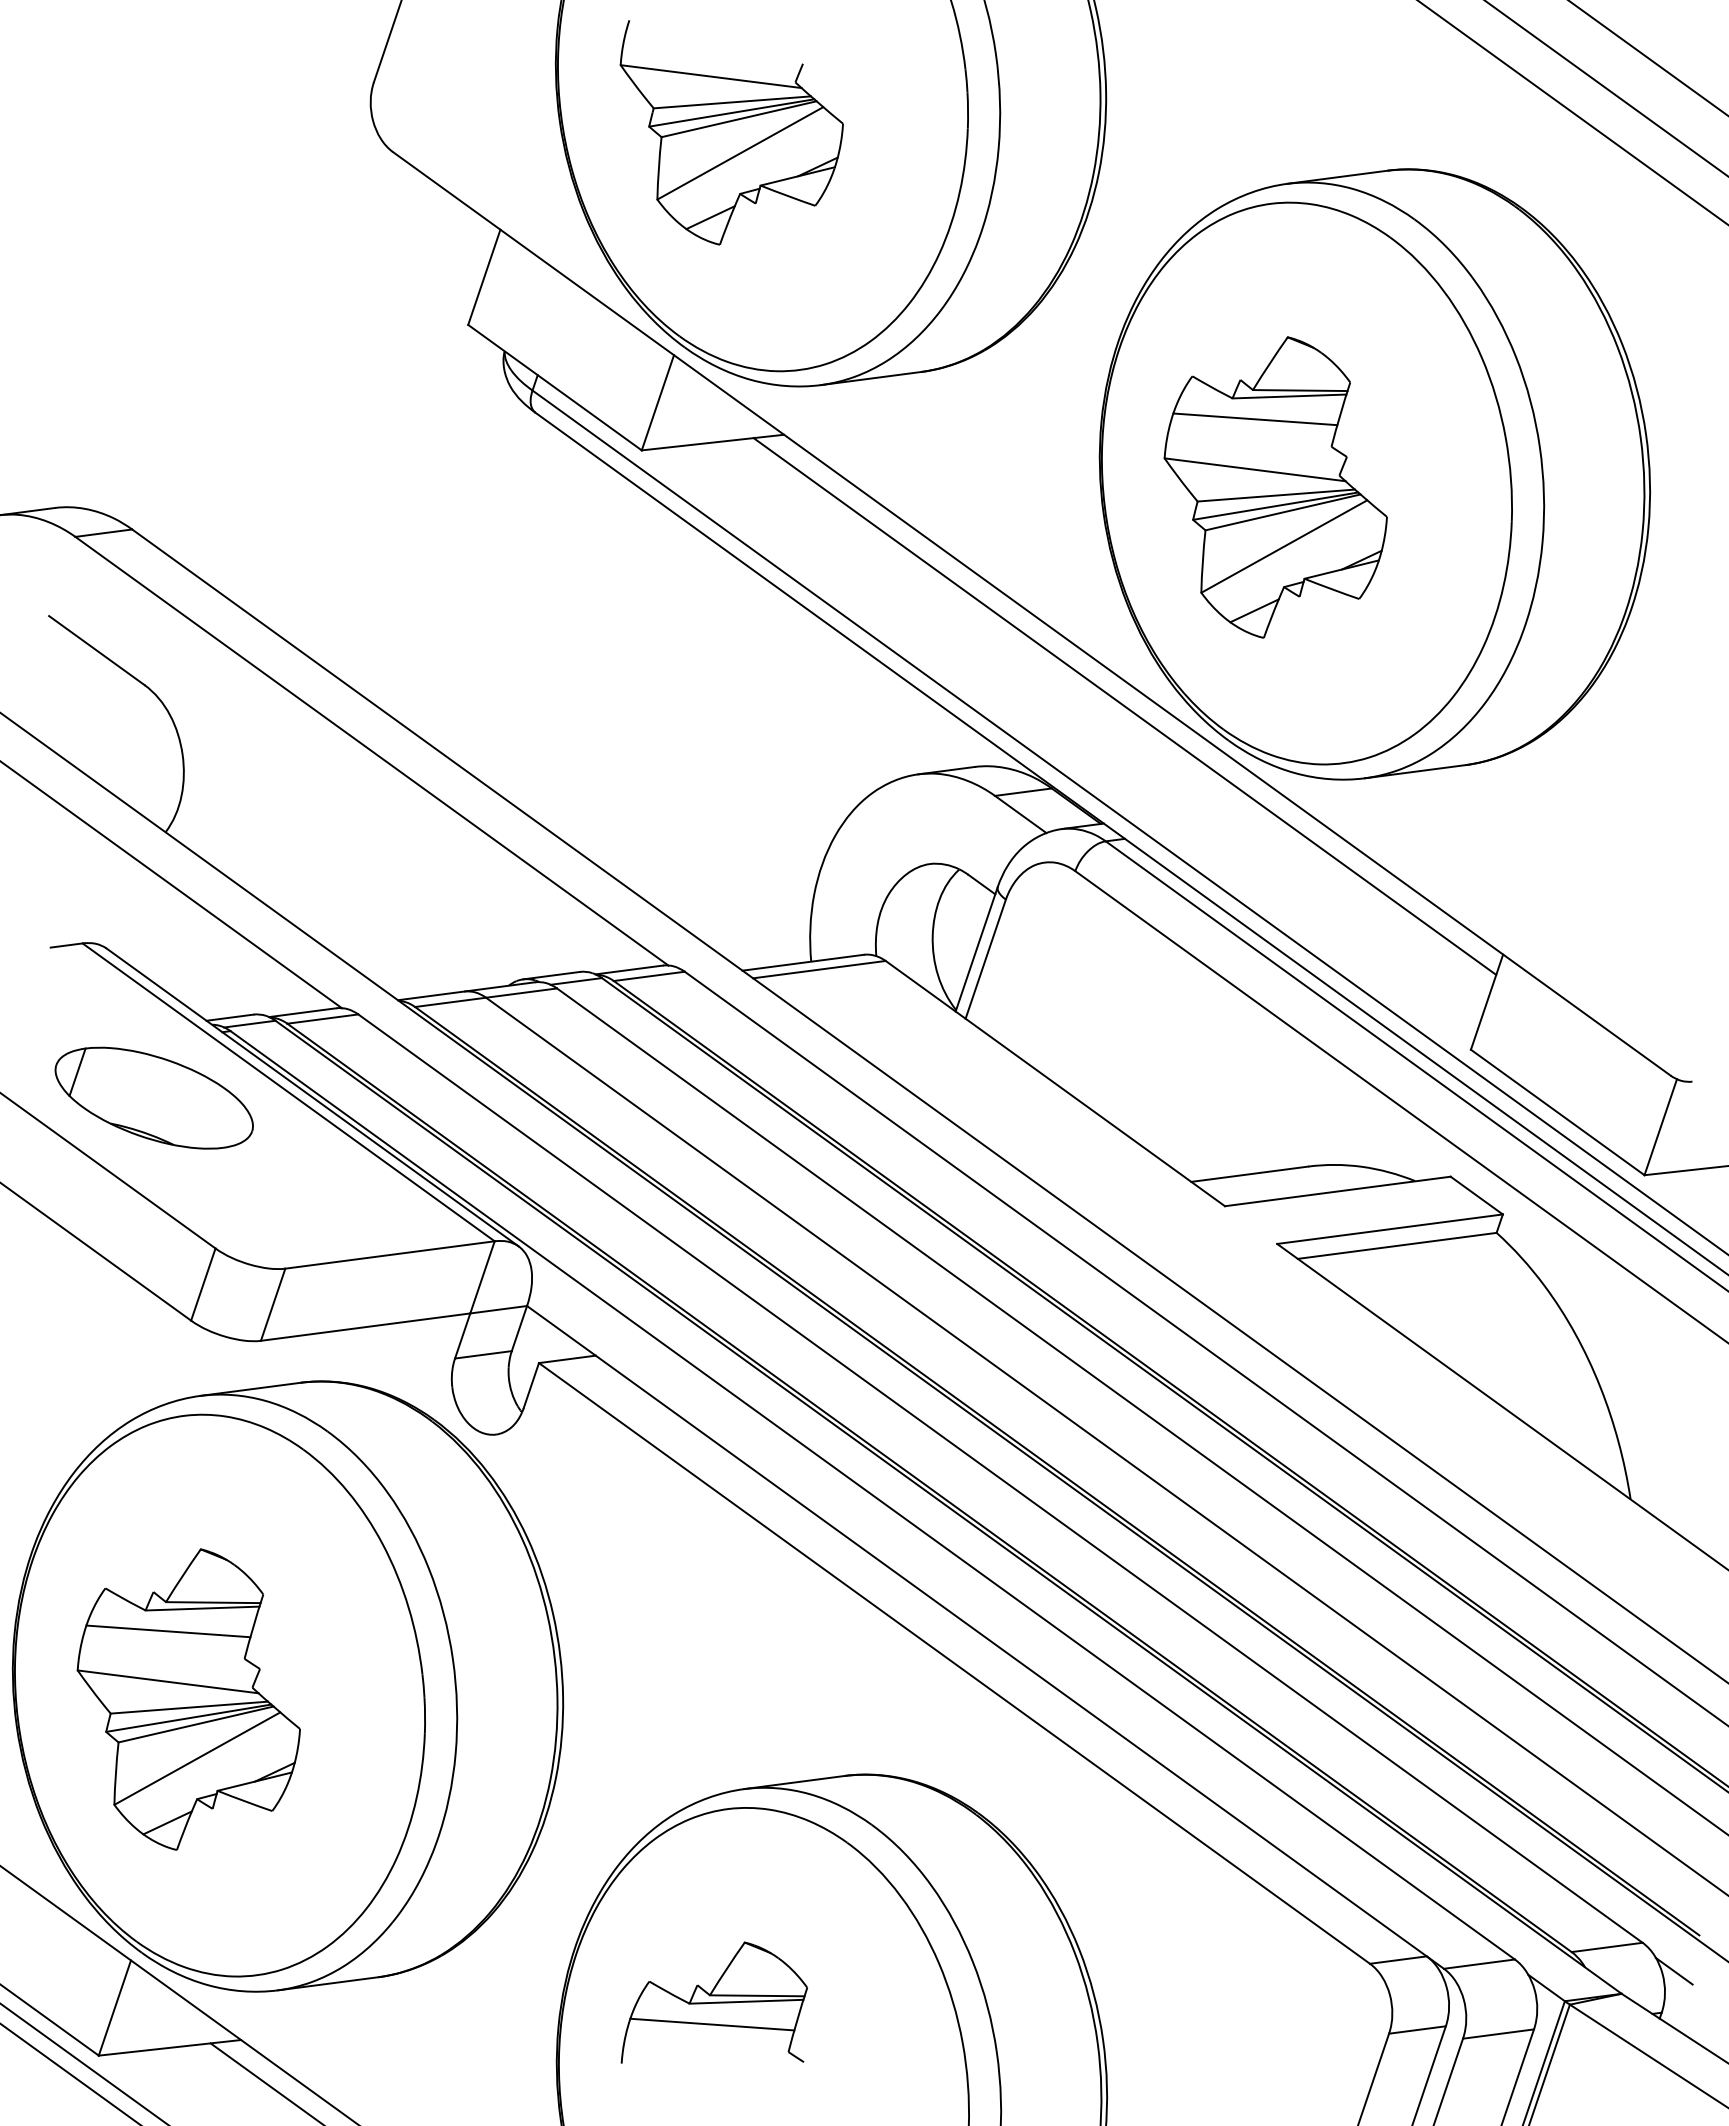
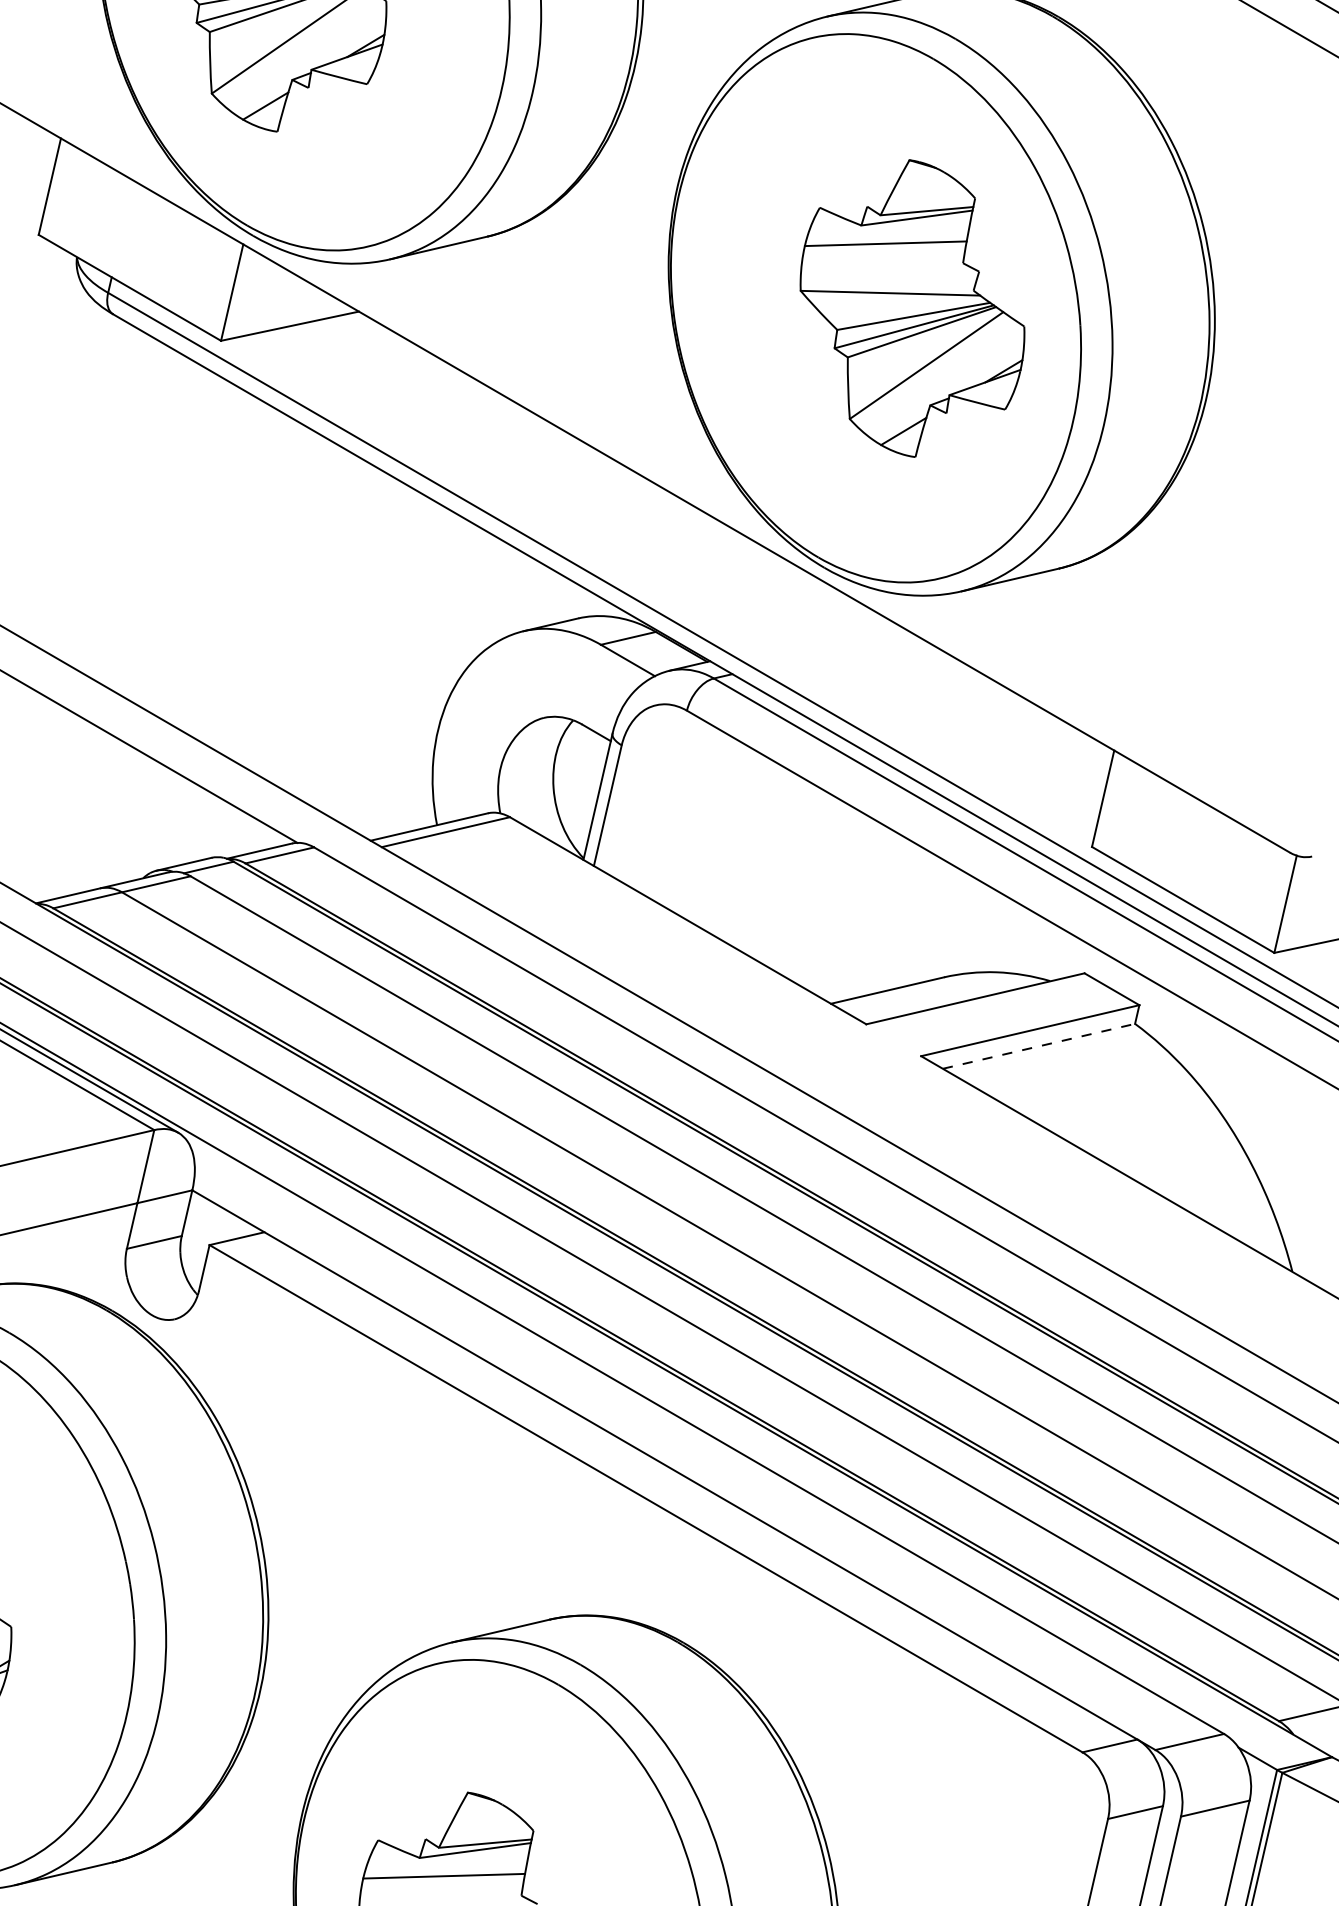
part: (1275, 487) -> (912, 308), moved
line: (1124, 706) -> (719, 544), removed
line: (1397, 1245) -> (1039, 1045), solid -> dashed

